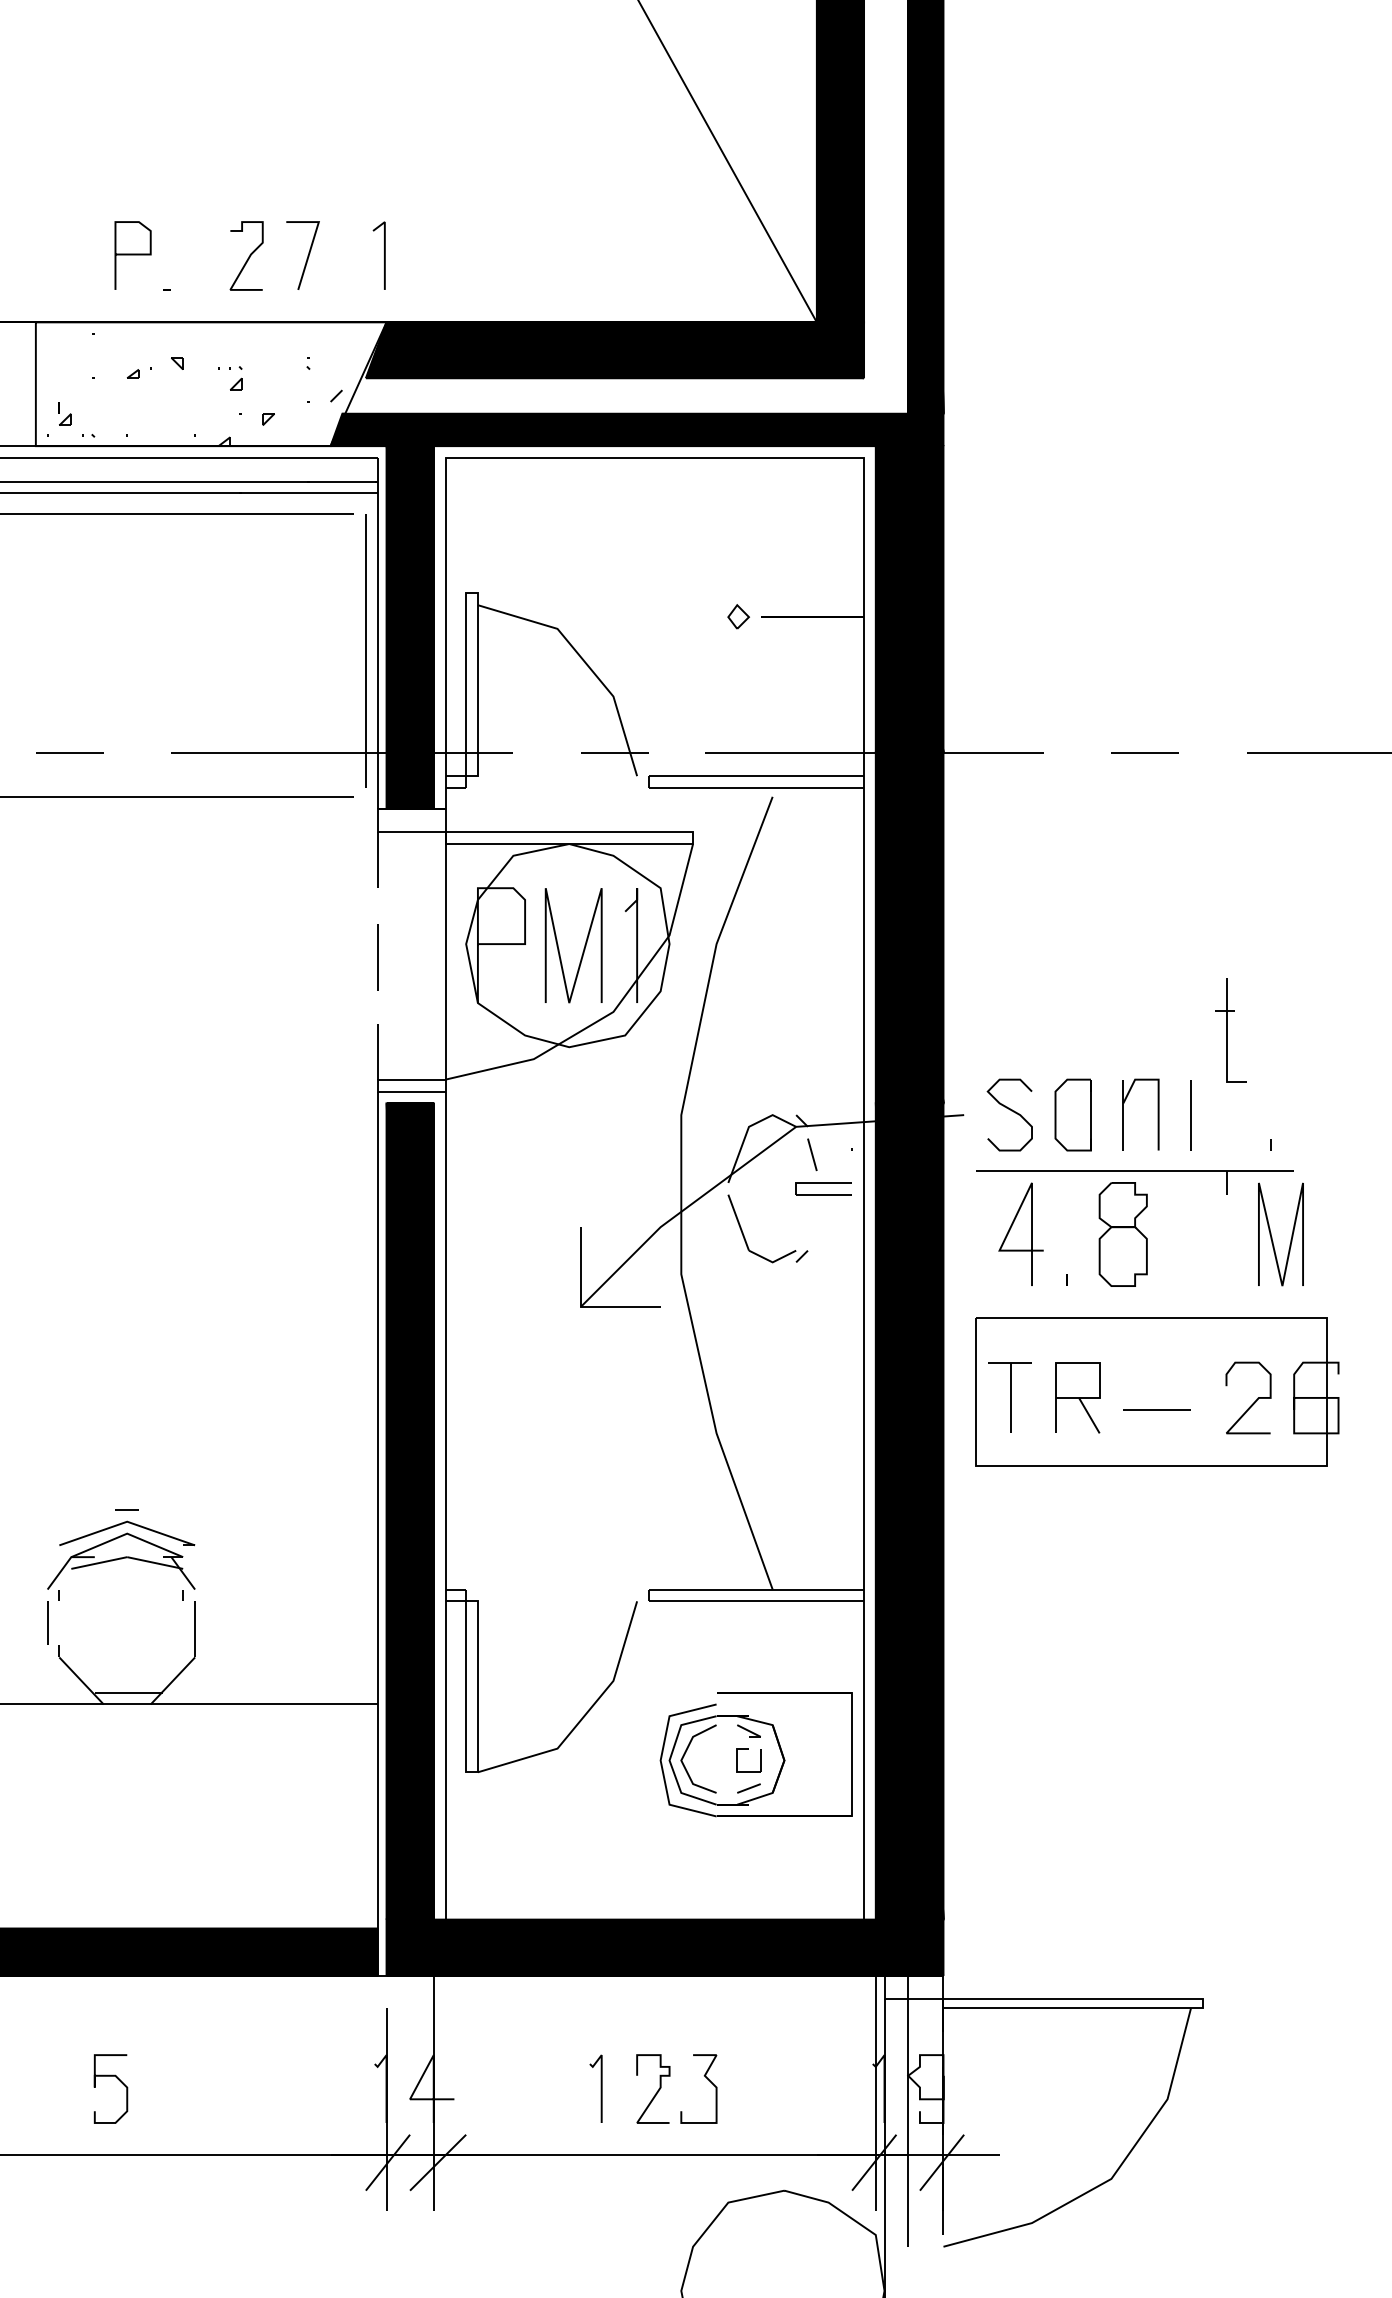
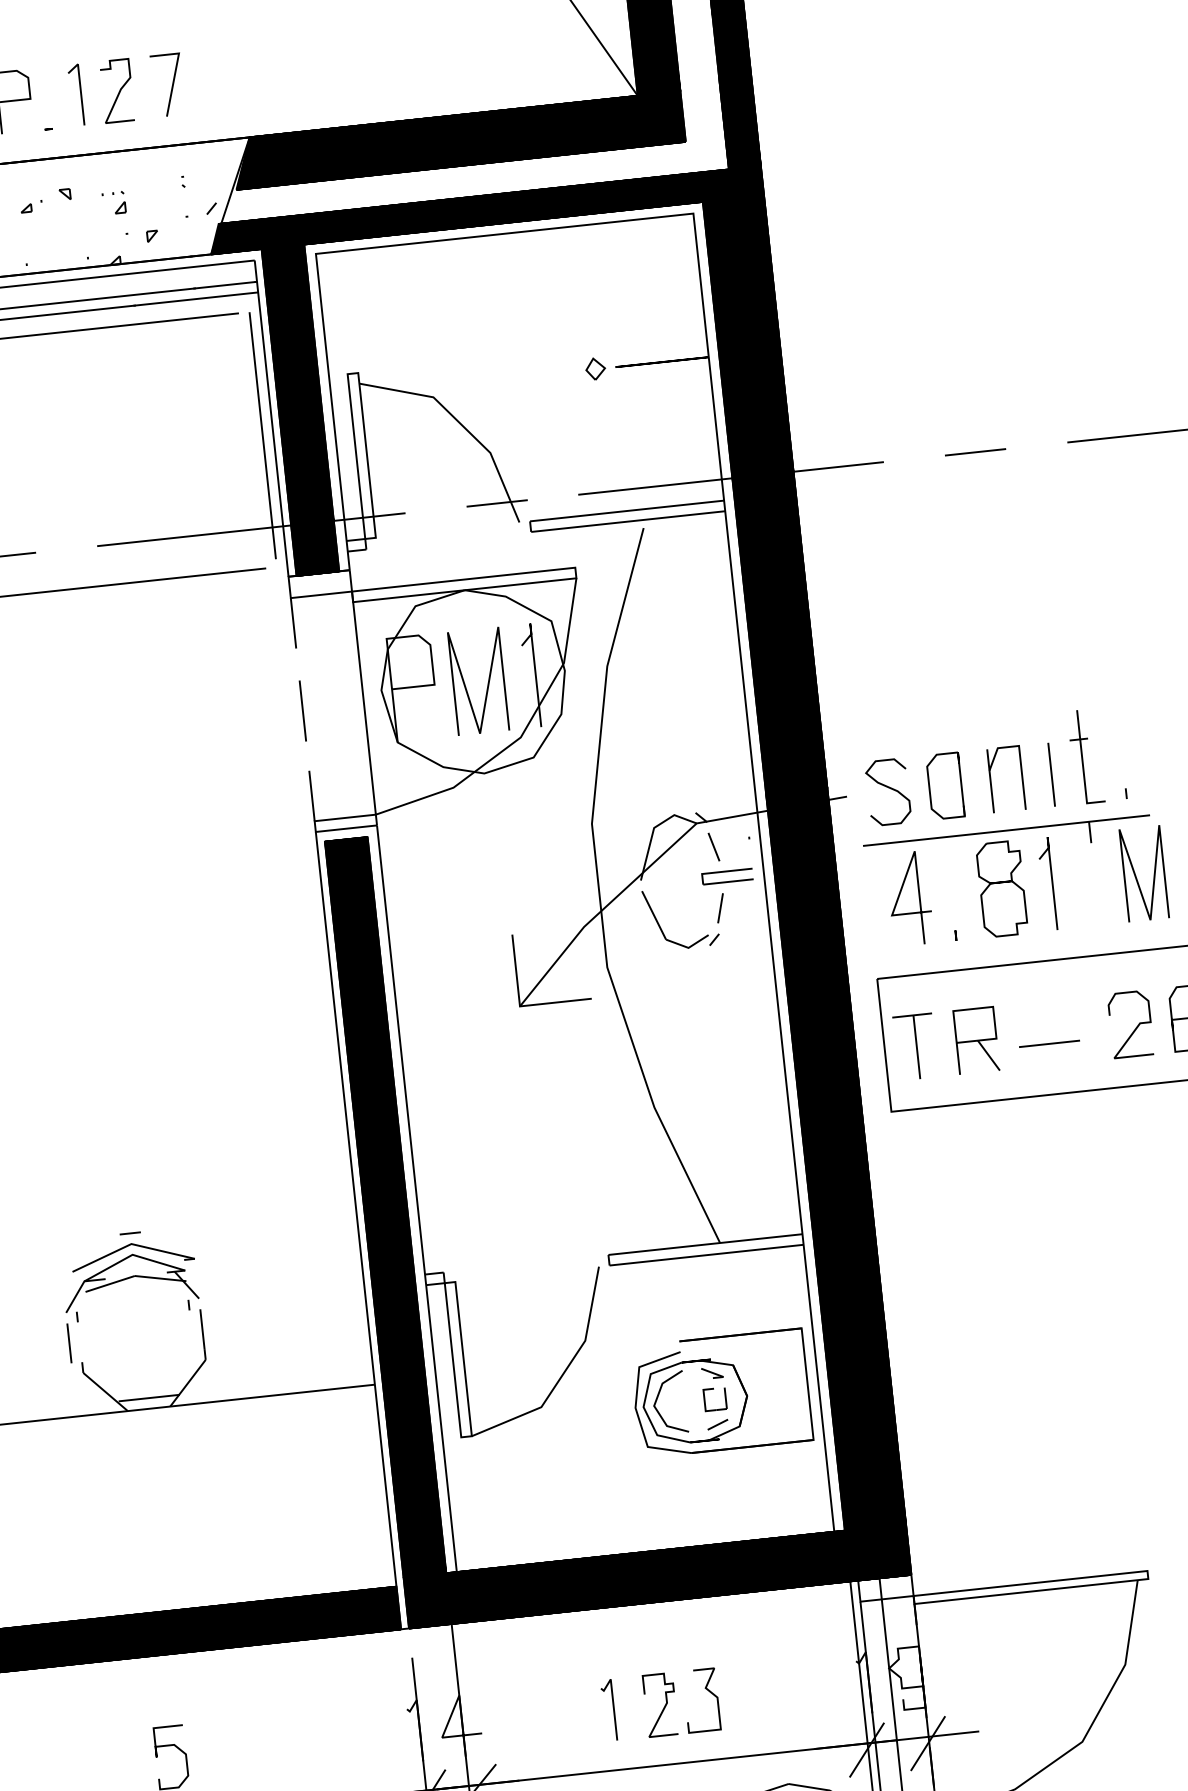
line: (384, 255) -> (80, 94), moved
part: (1230, 1030) -> (1085, 756), moved
line: (812, 1222) -> (720, 908), added
line: (1178, 1234) -> (1051, 883), added

